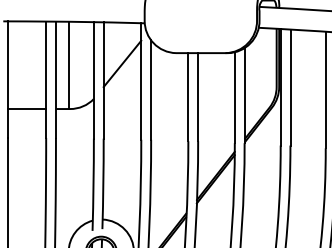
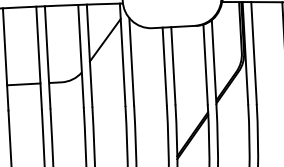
line: (68, 65) -> (58, 44), removed

